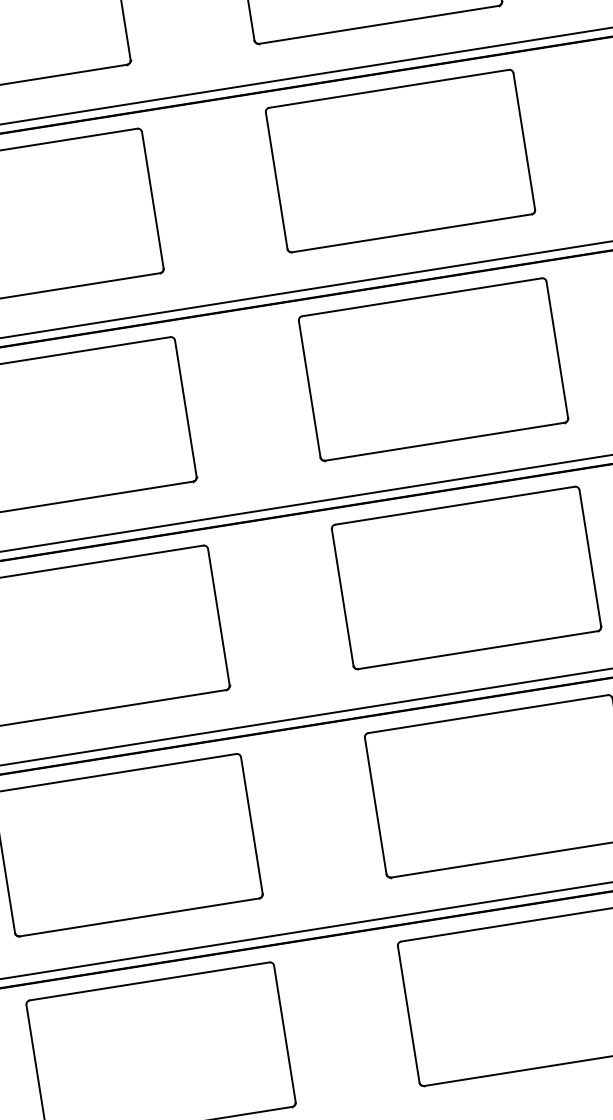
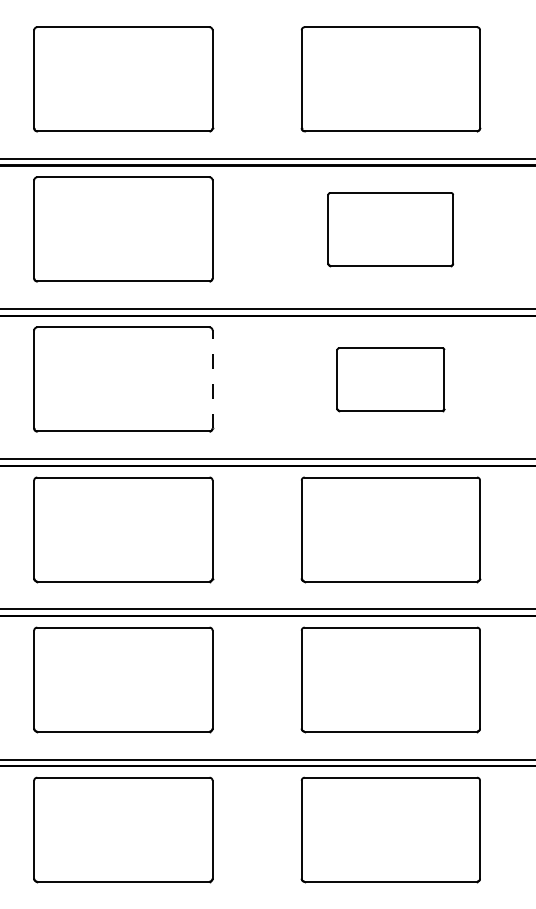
part: (399, 161) -> (390, 229), size x0.7
part: (432, 369) -> (390, 379), size x0.6
line: (185, 407) -> (212, 378), solid -> dashed

